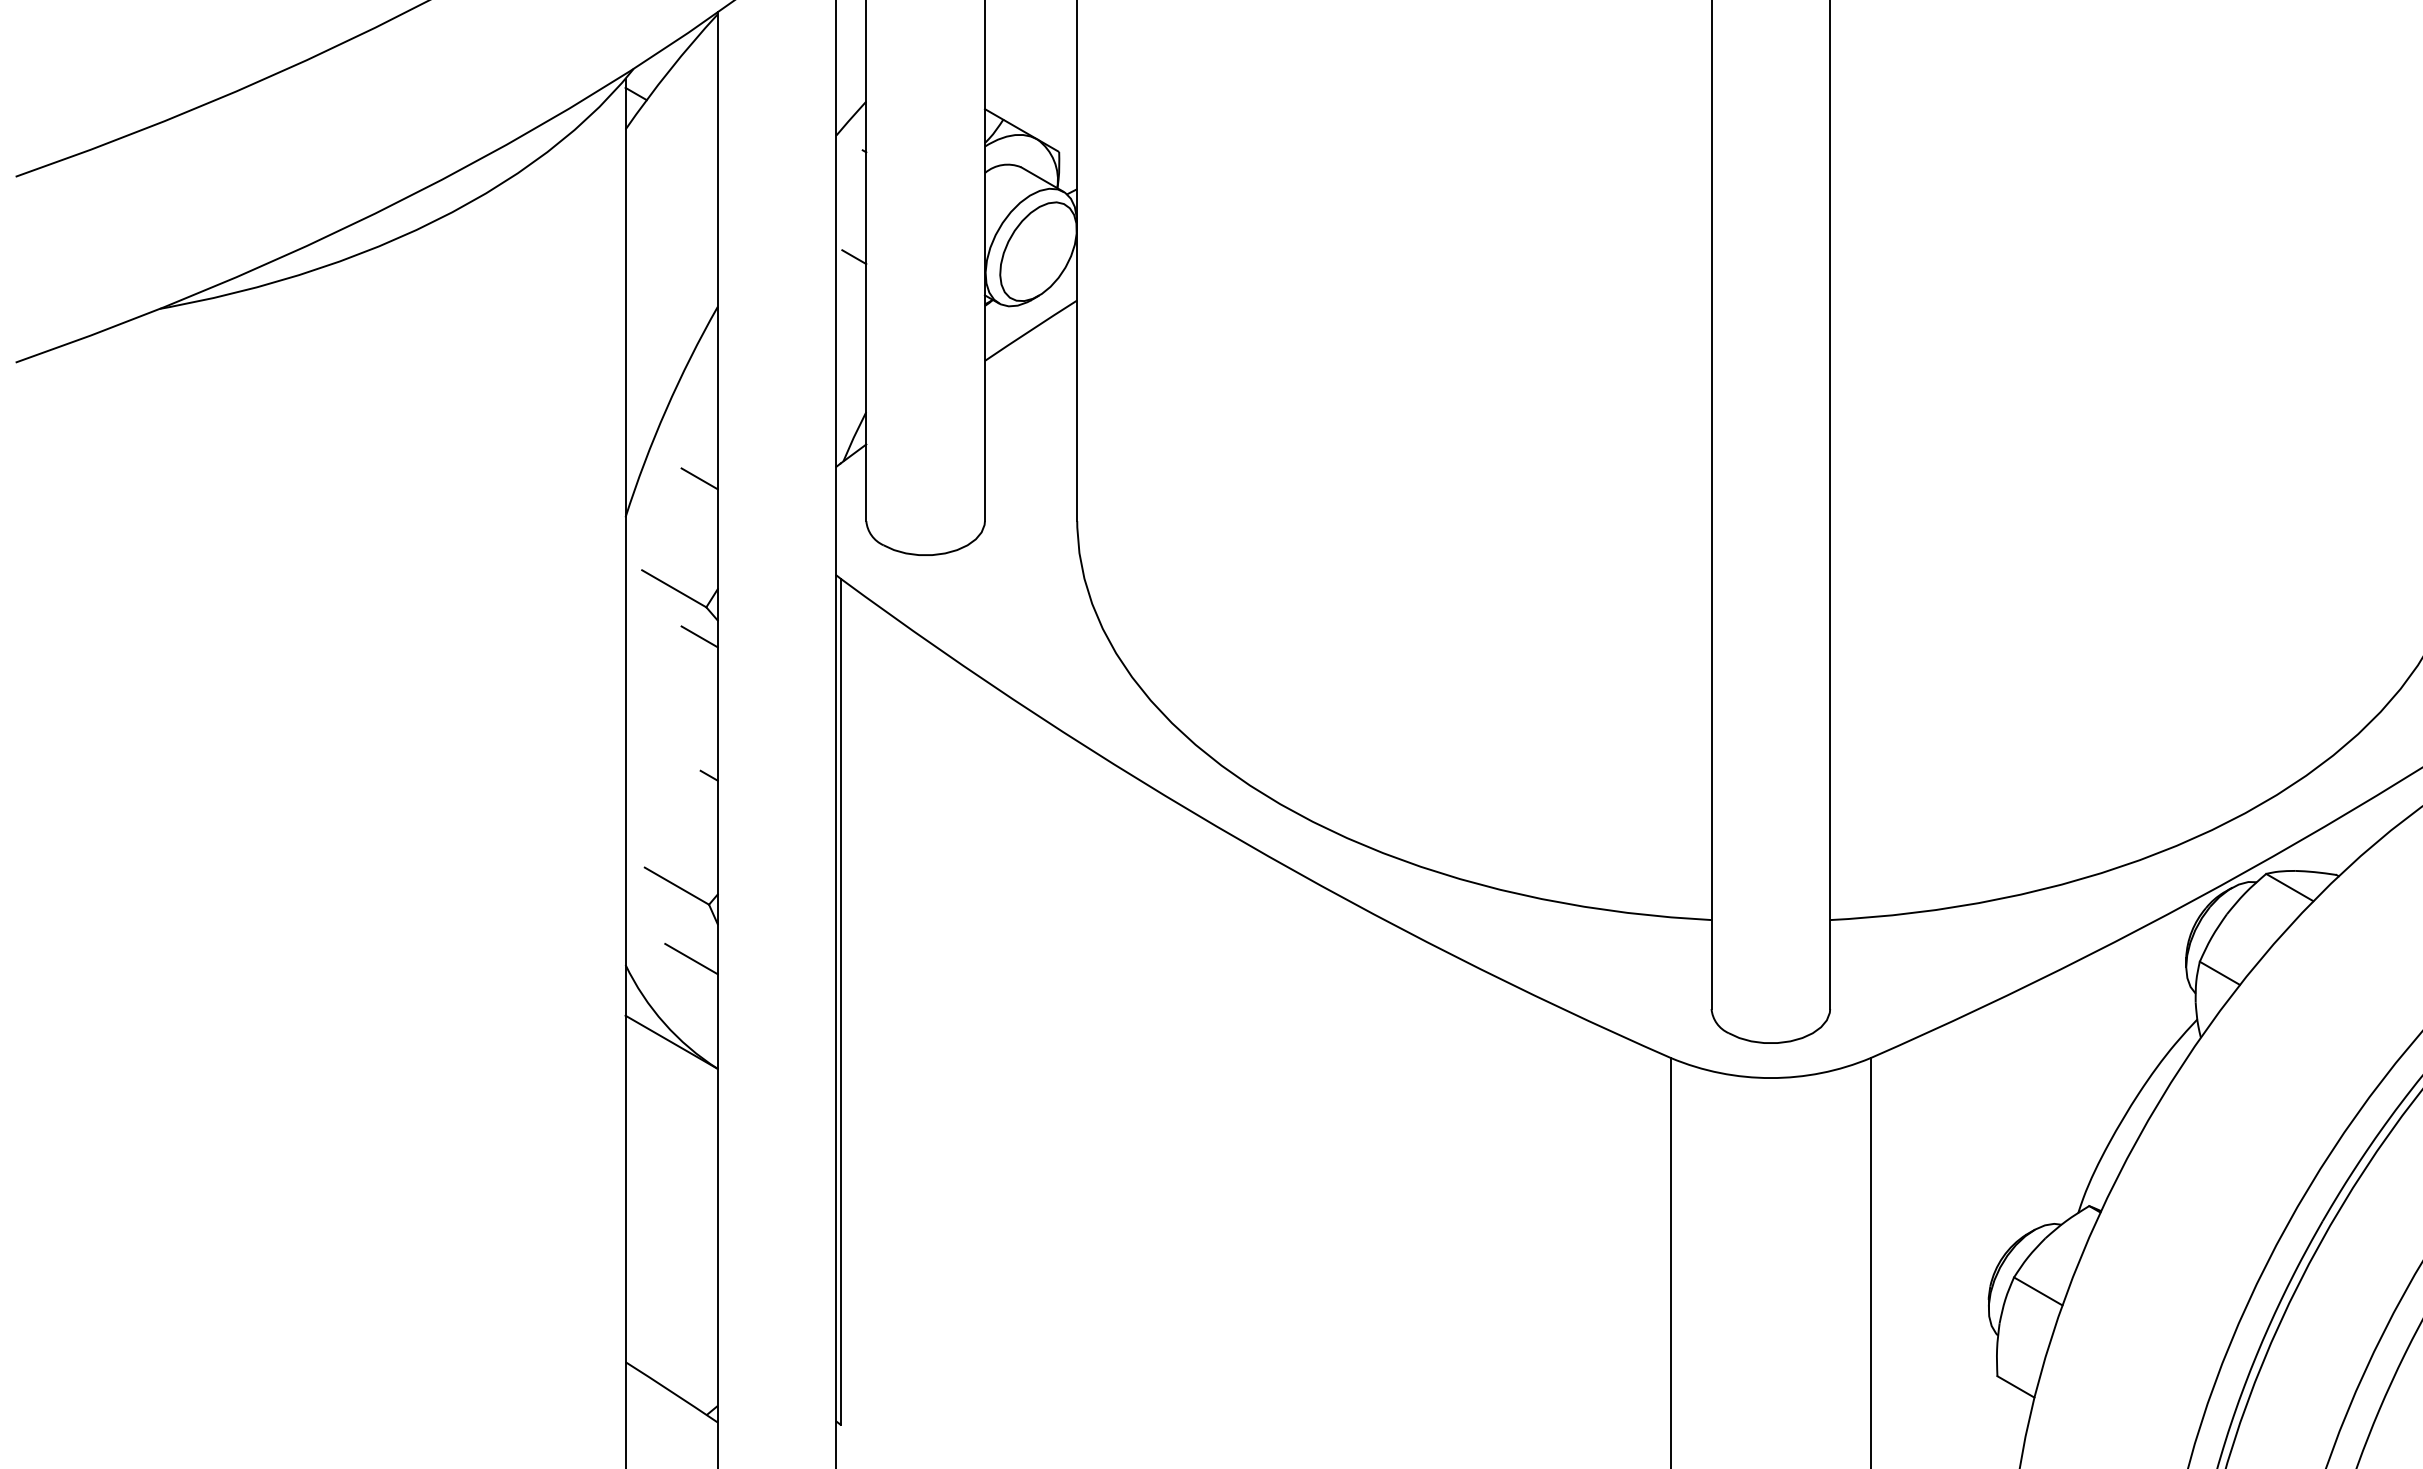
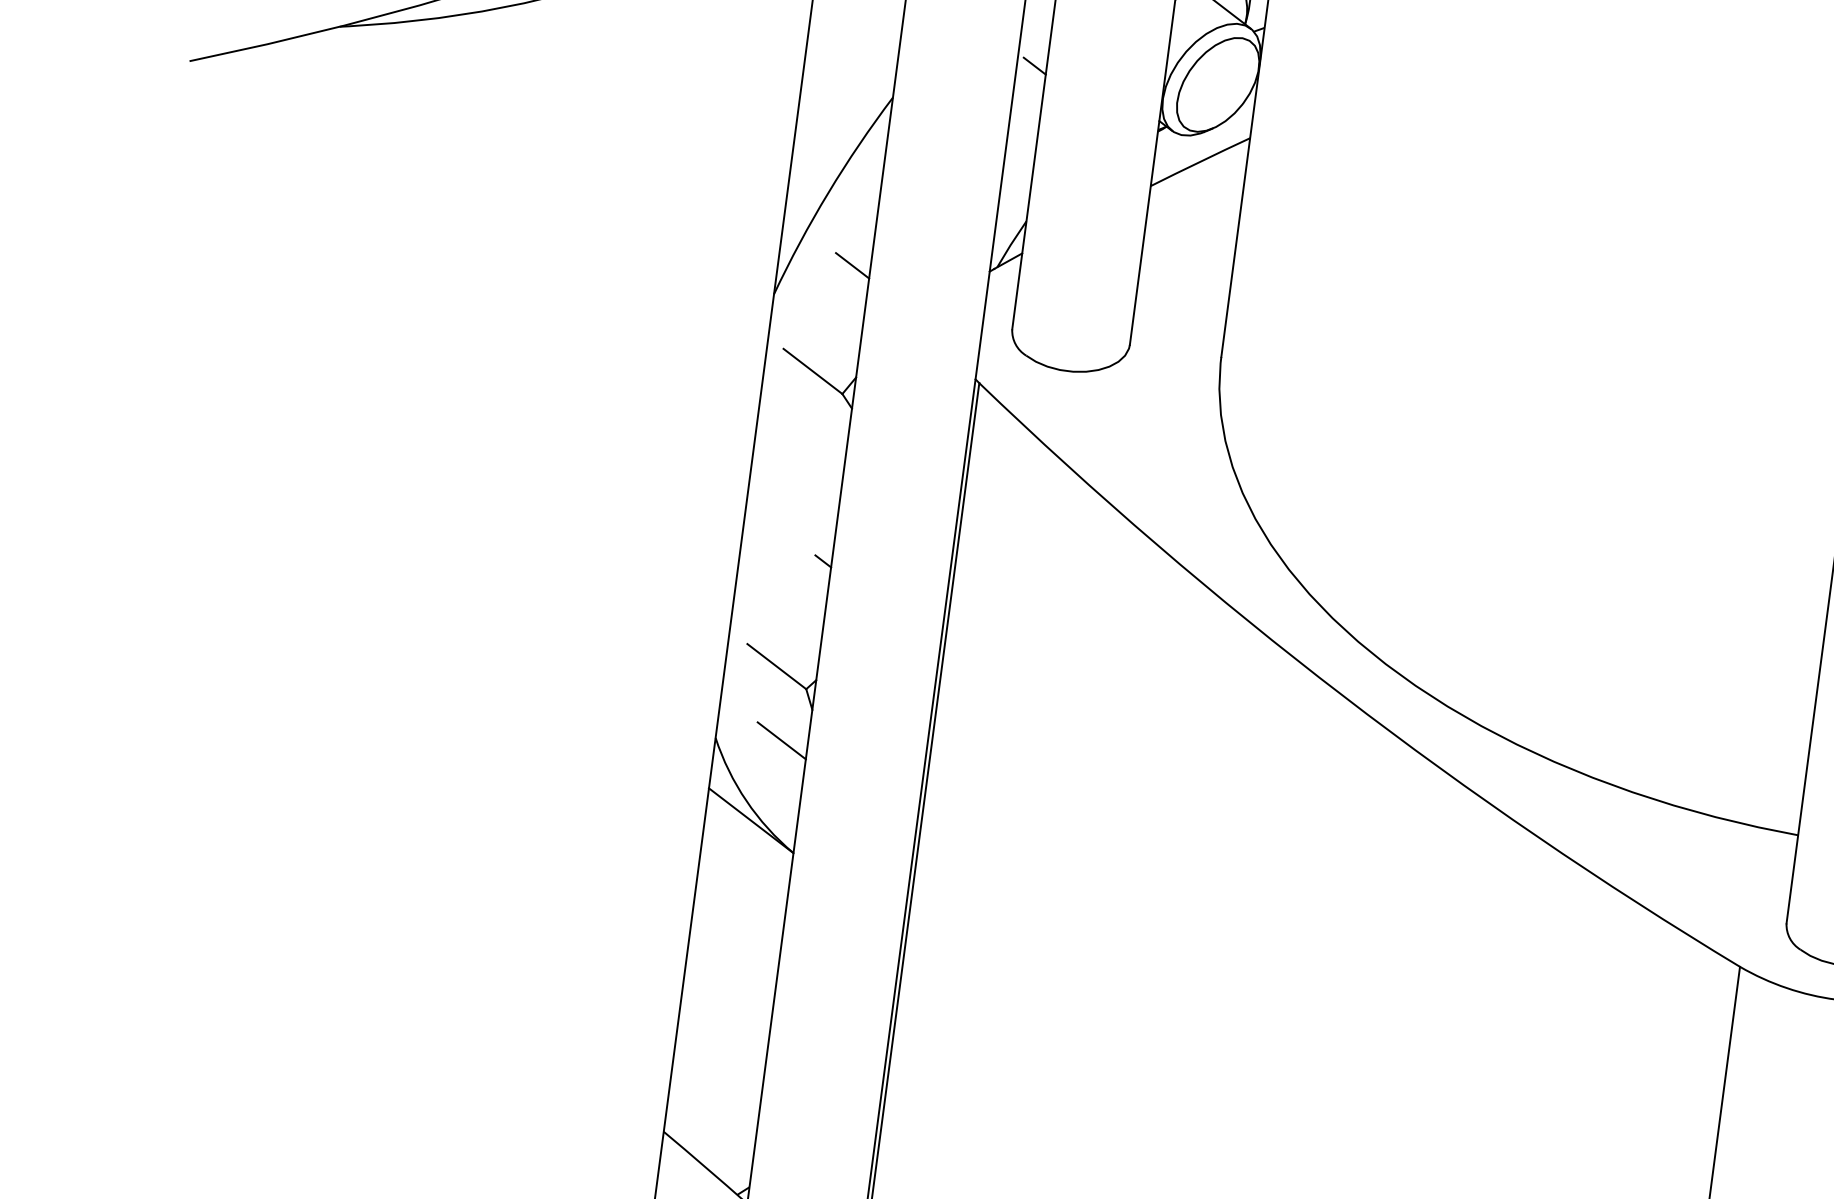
line: (699, 636) -> (831, 422), removed

